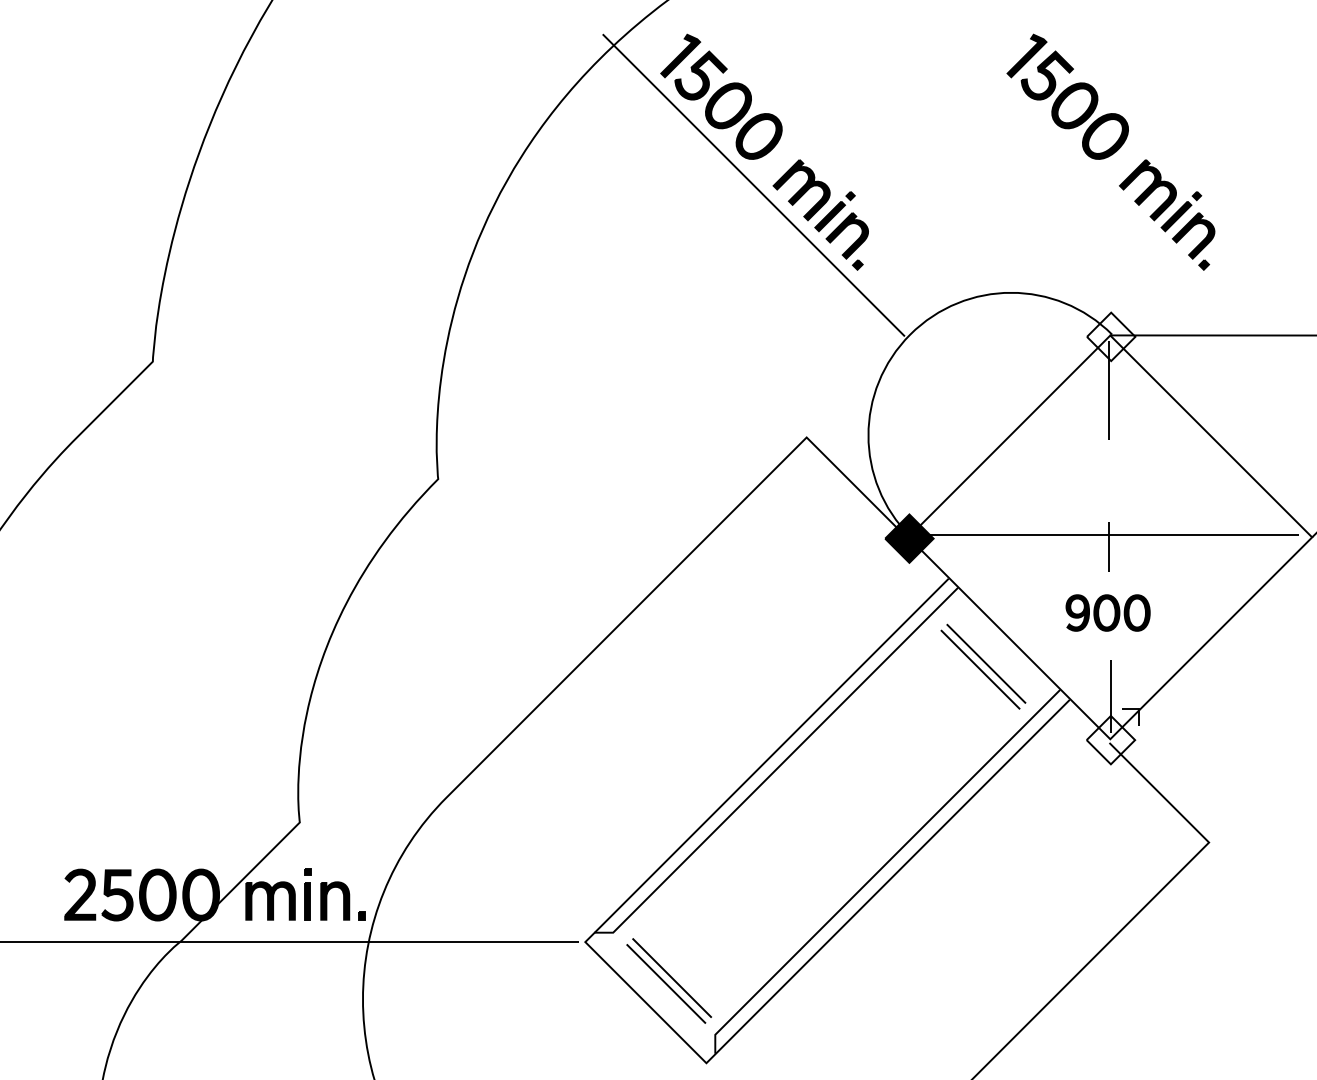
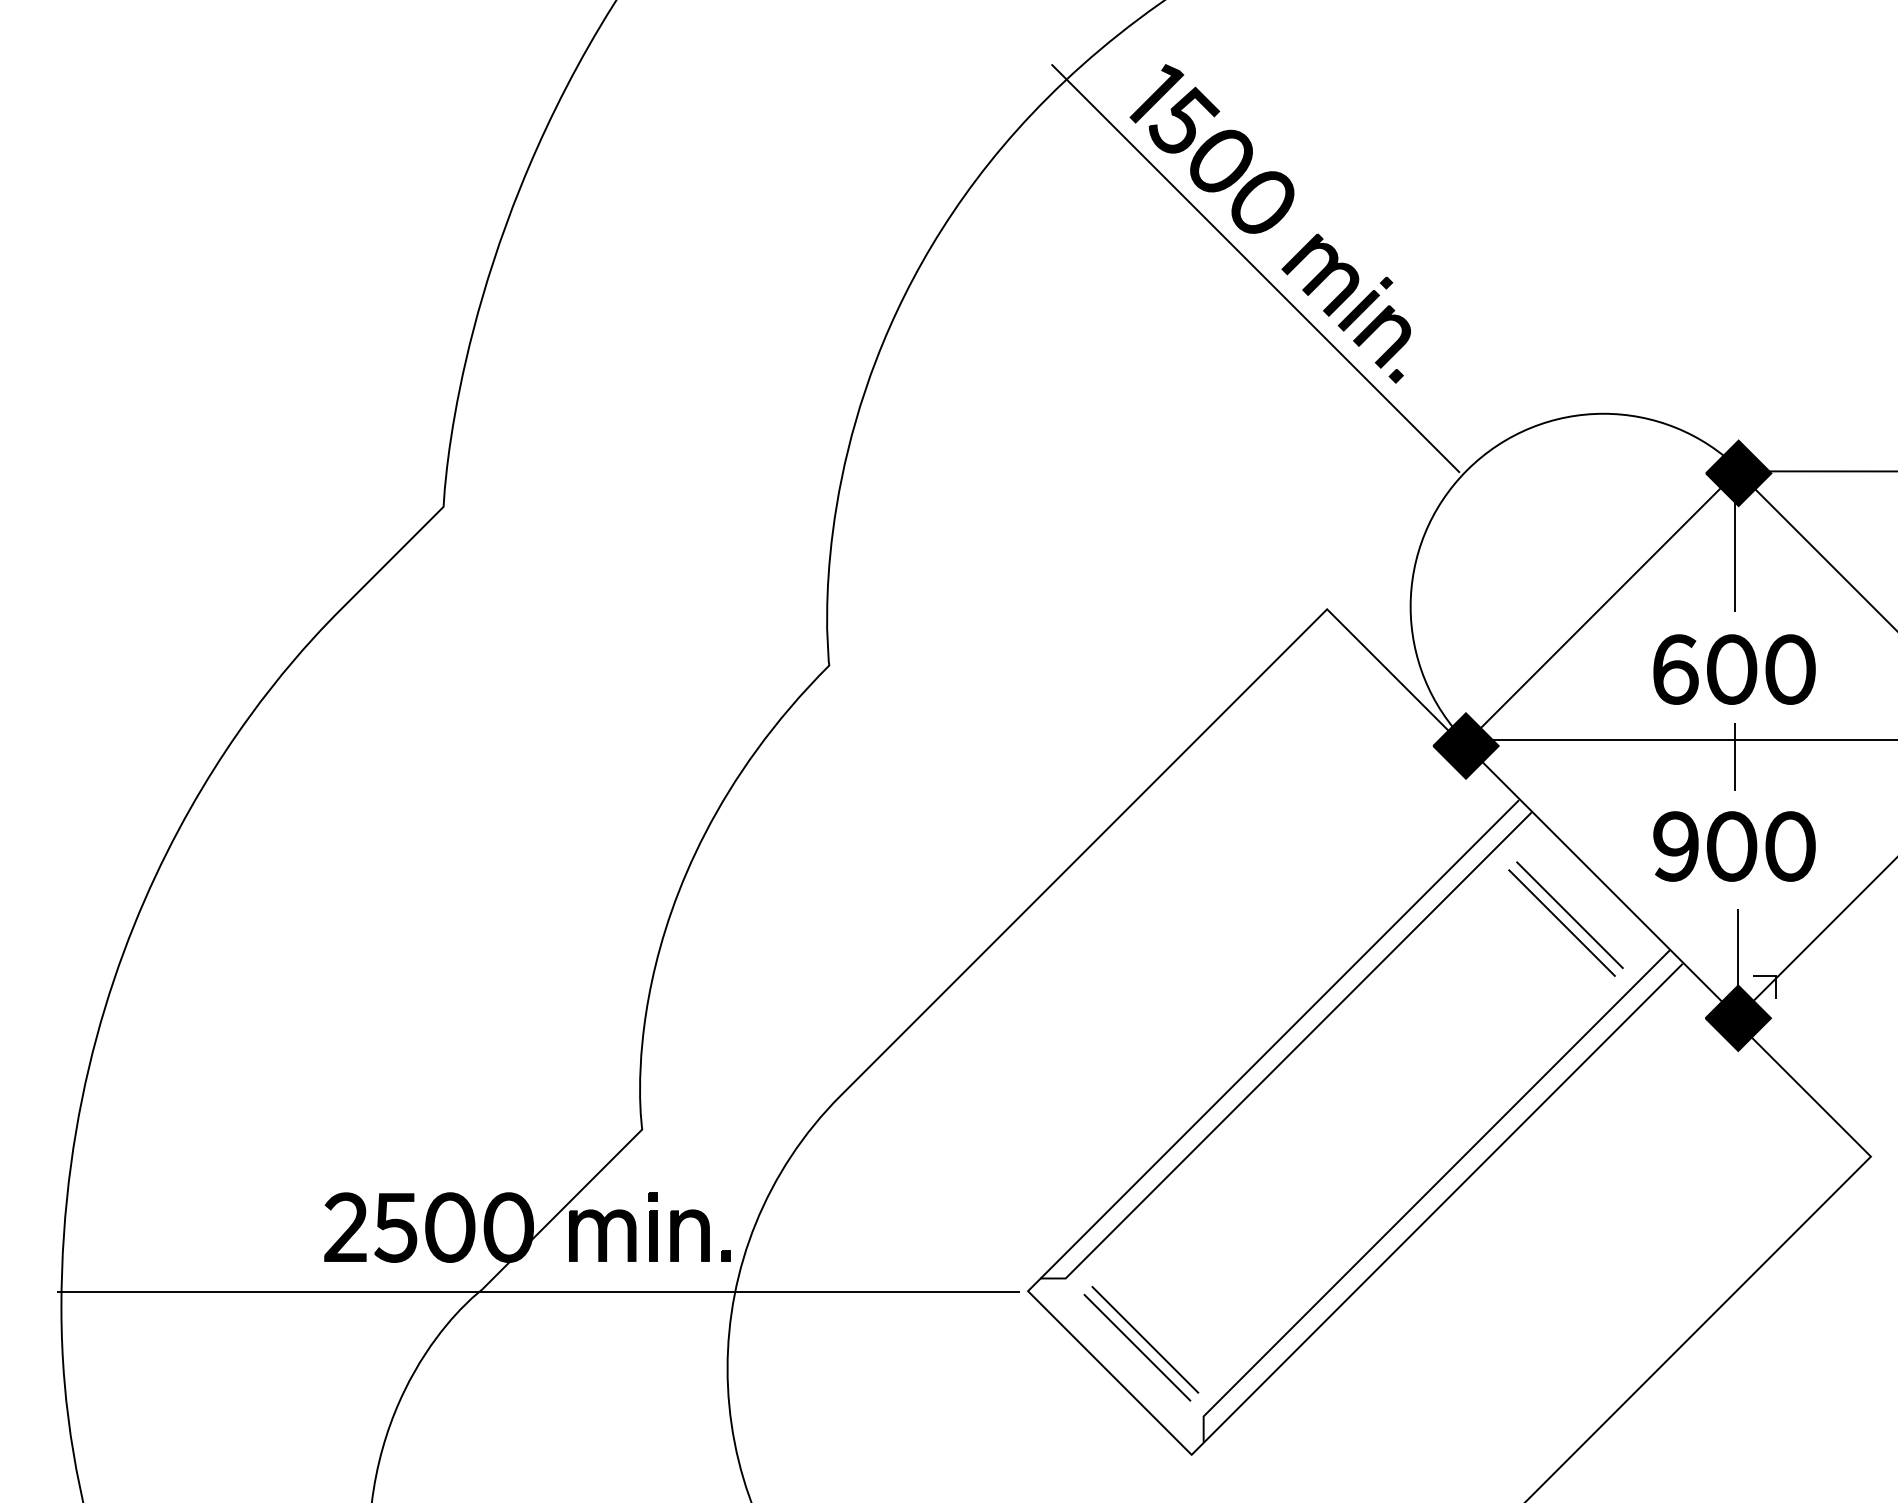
part: (1110, 152) -> (1737, 223), removed
fill: (1111, 337) -> (1738, 473), added
part: (1108, 482) -> (1734, 669), added
part: (1108, 613) -> (1734, 846), size x1.43
fill: (1110, 739) -> (1737, 1017), added

